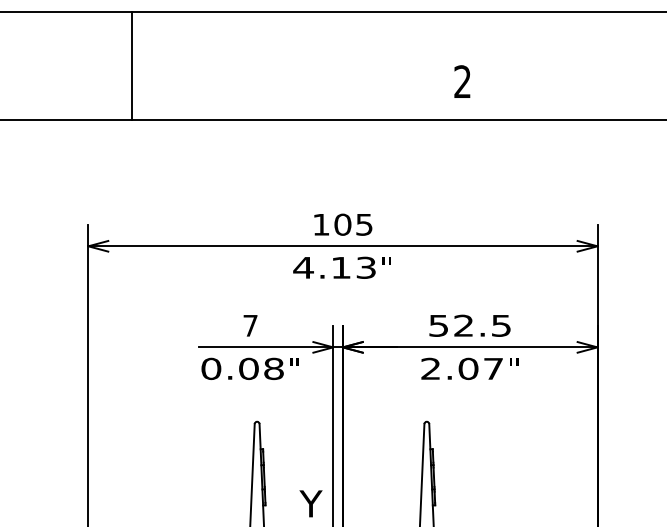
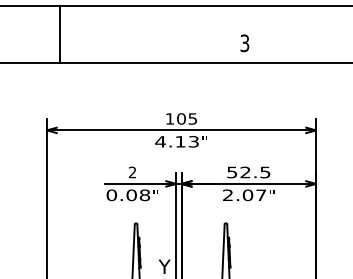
line: (131, 65) -> (59, 34), moved
text: (461, 82) -> (244, 43), 2 -> 3
text: (250, 325) -> (132, 172), 7 -> 2

